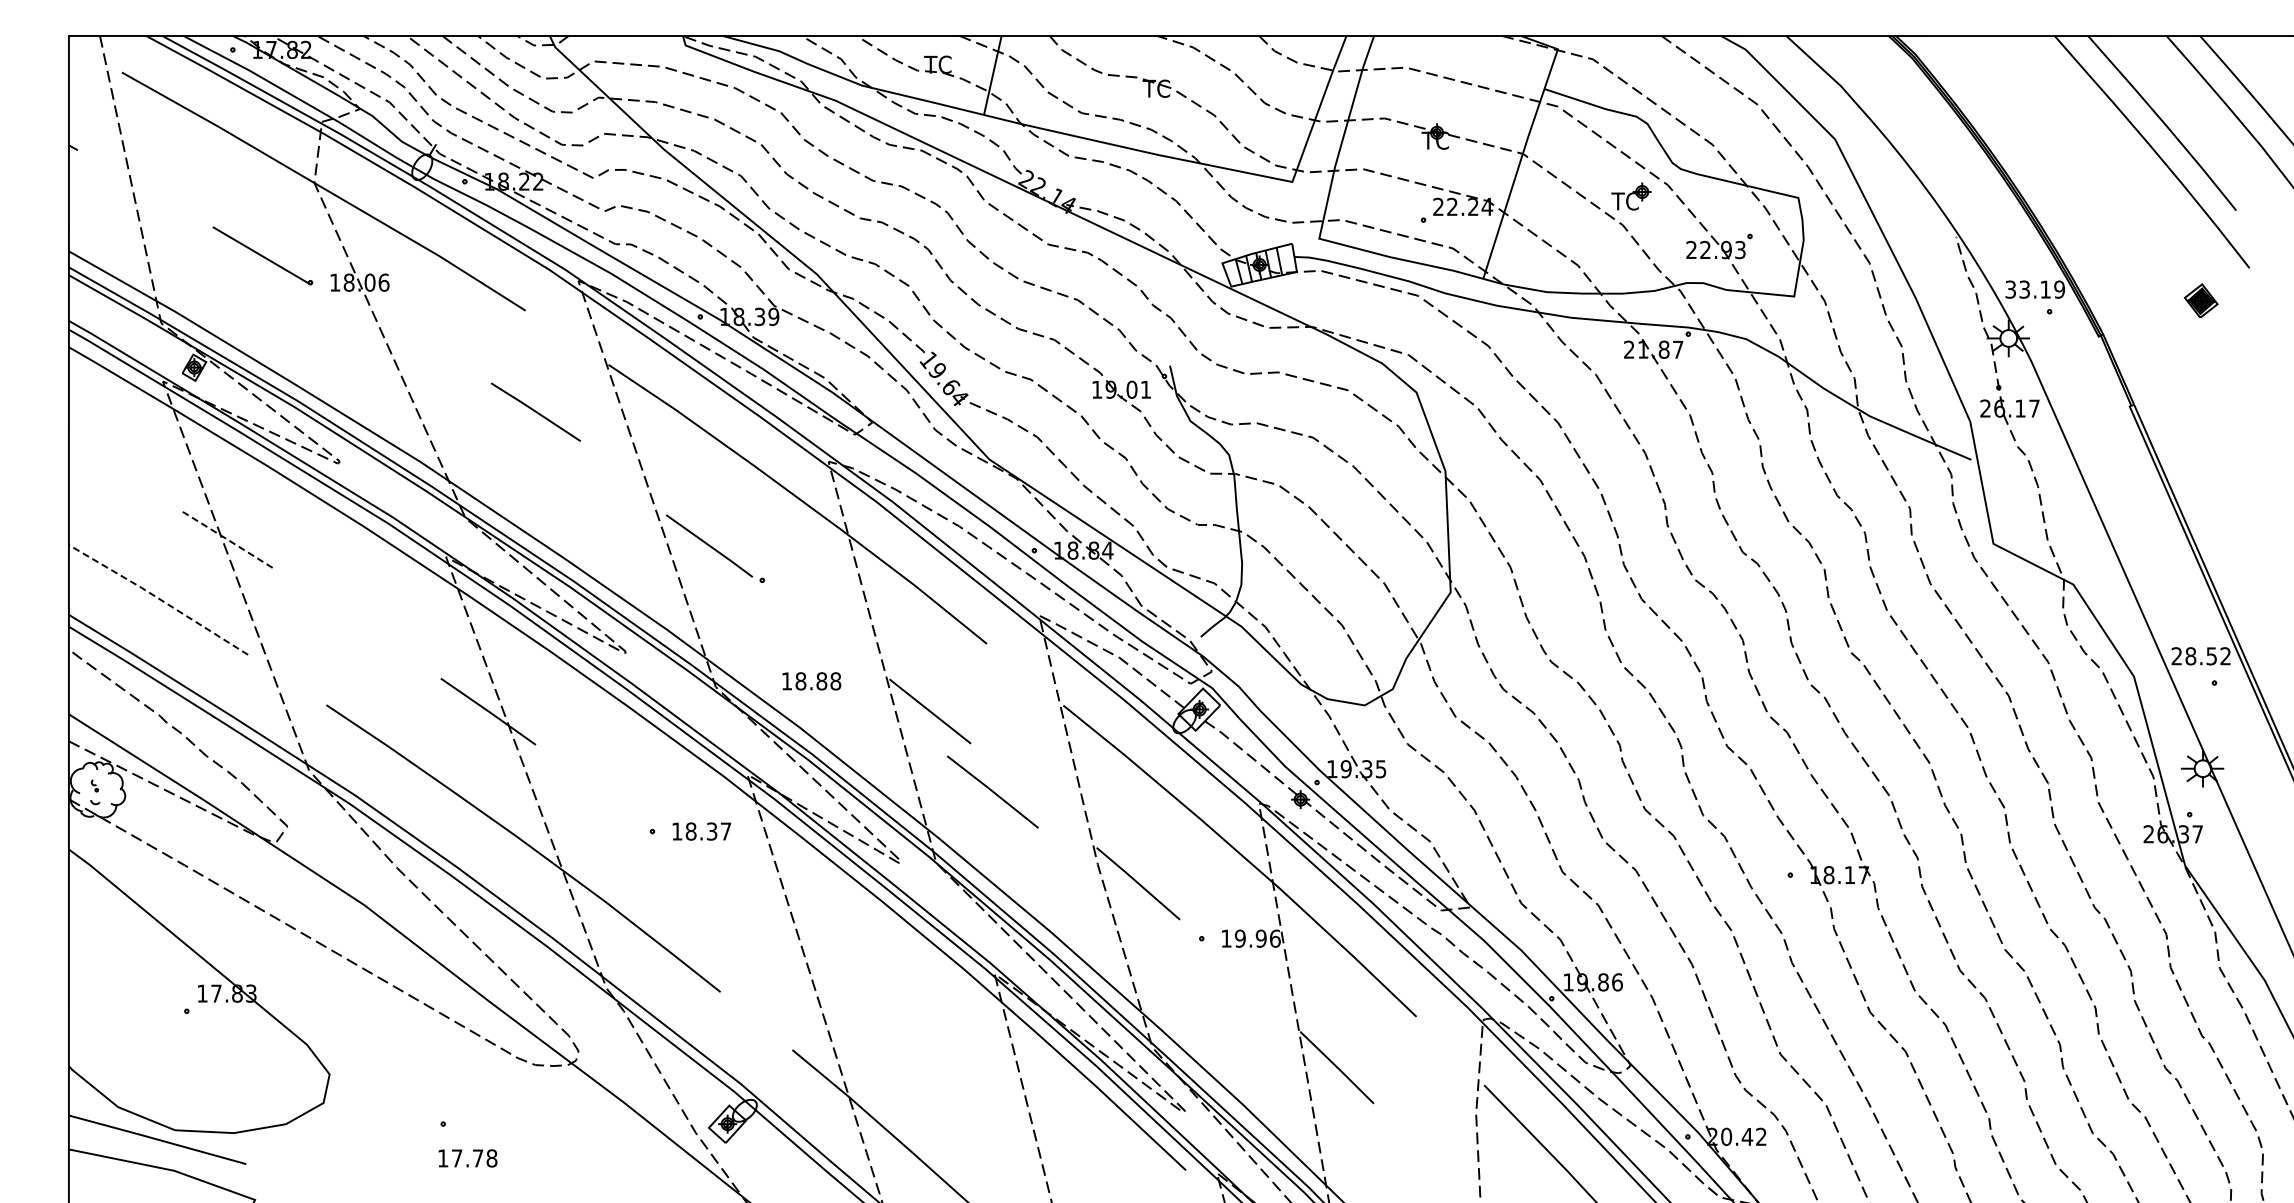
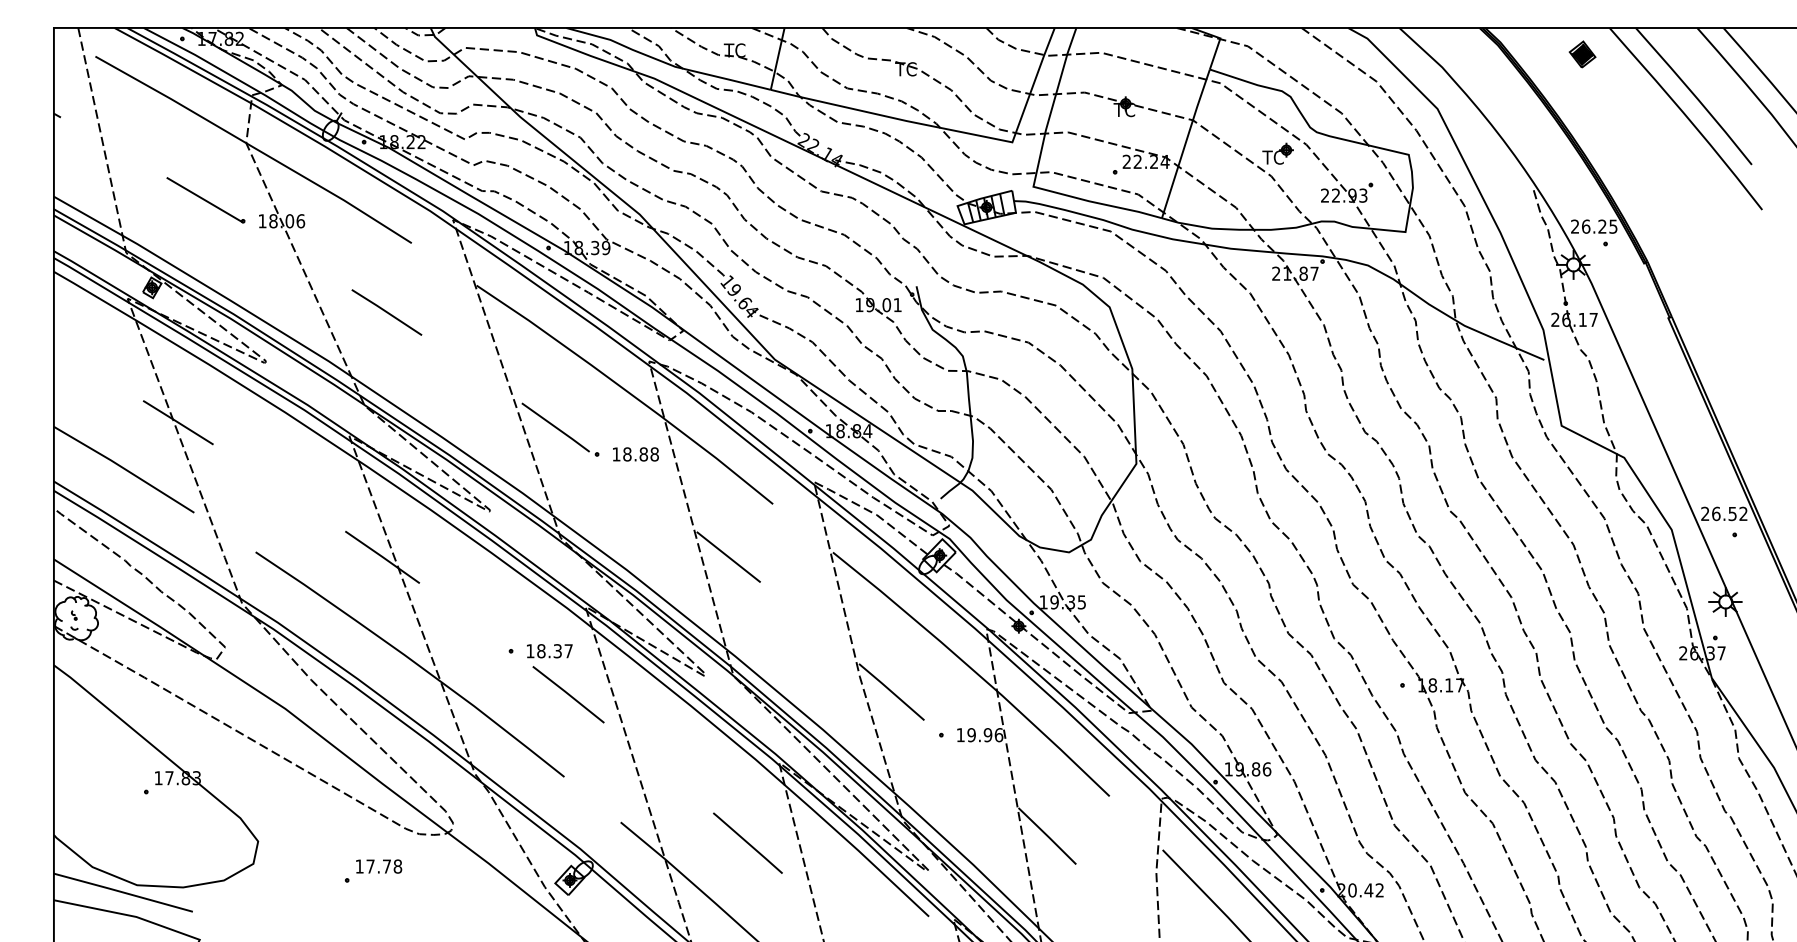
text: (2035, 289) -> (1594, 226), 33.19 -> 26.25
part: (2200, 300) -> (1582, 54), moved
line: (535, 411) -> (386, 311), moved
line: (227, 539) -> (178, 422), dashed -> solid
line: (158, 598) -> (124, 468), dashed -> solid
text: (2190, 656) -> (1715, 514), 28.52 -> 26.52
text: (811, 681) -> (635, 454), moved
line: (992, 791) -> (568, 694), moved
line: (954, 1076) -> (747, 843), added
text: (467, 1158) -> (378, 866), moved

